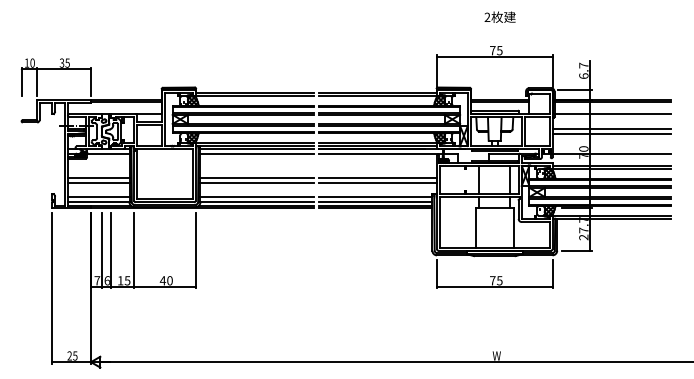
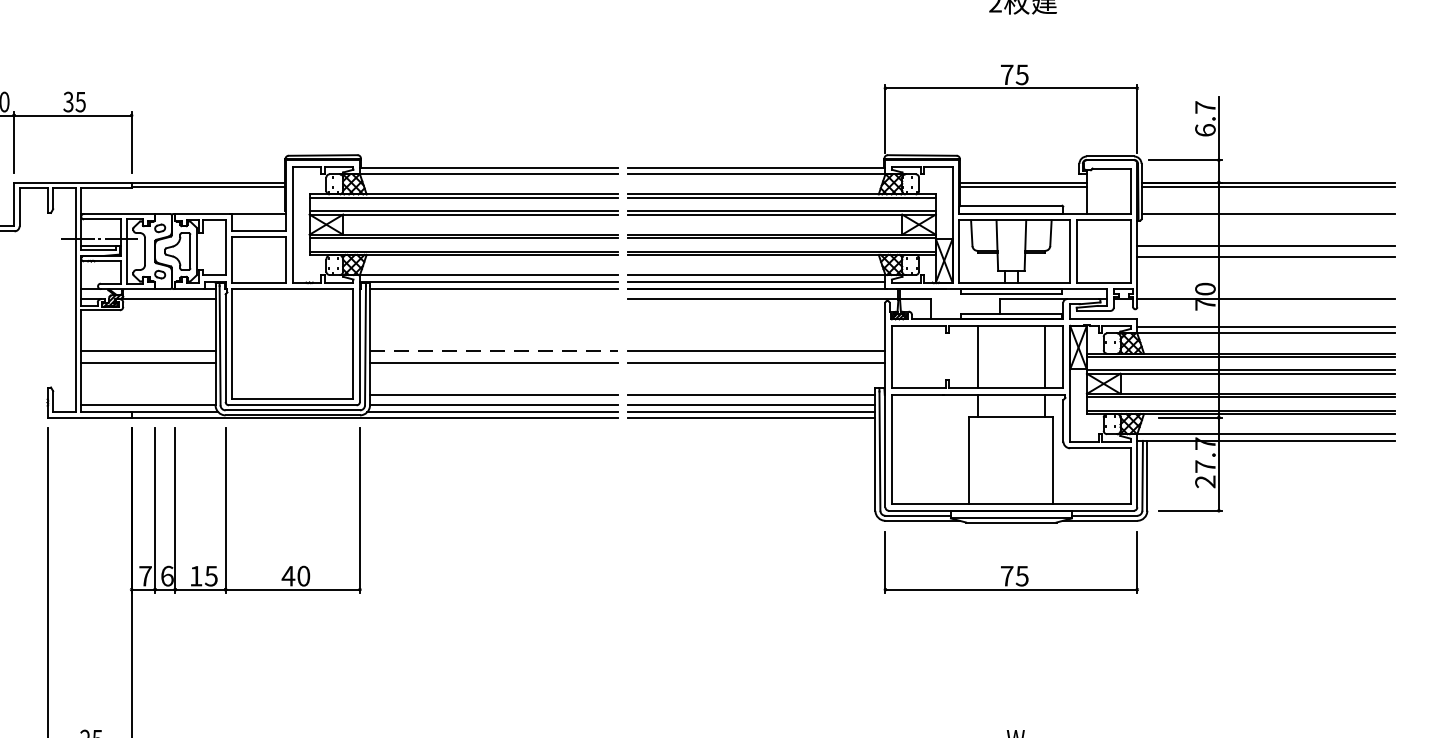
line: (257, 153) -> (494, 298), removed
line: (257, 177) -> (494, 351), solid -> dashed
line: (98, 197) -> (147, 394), removed

